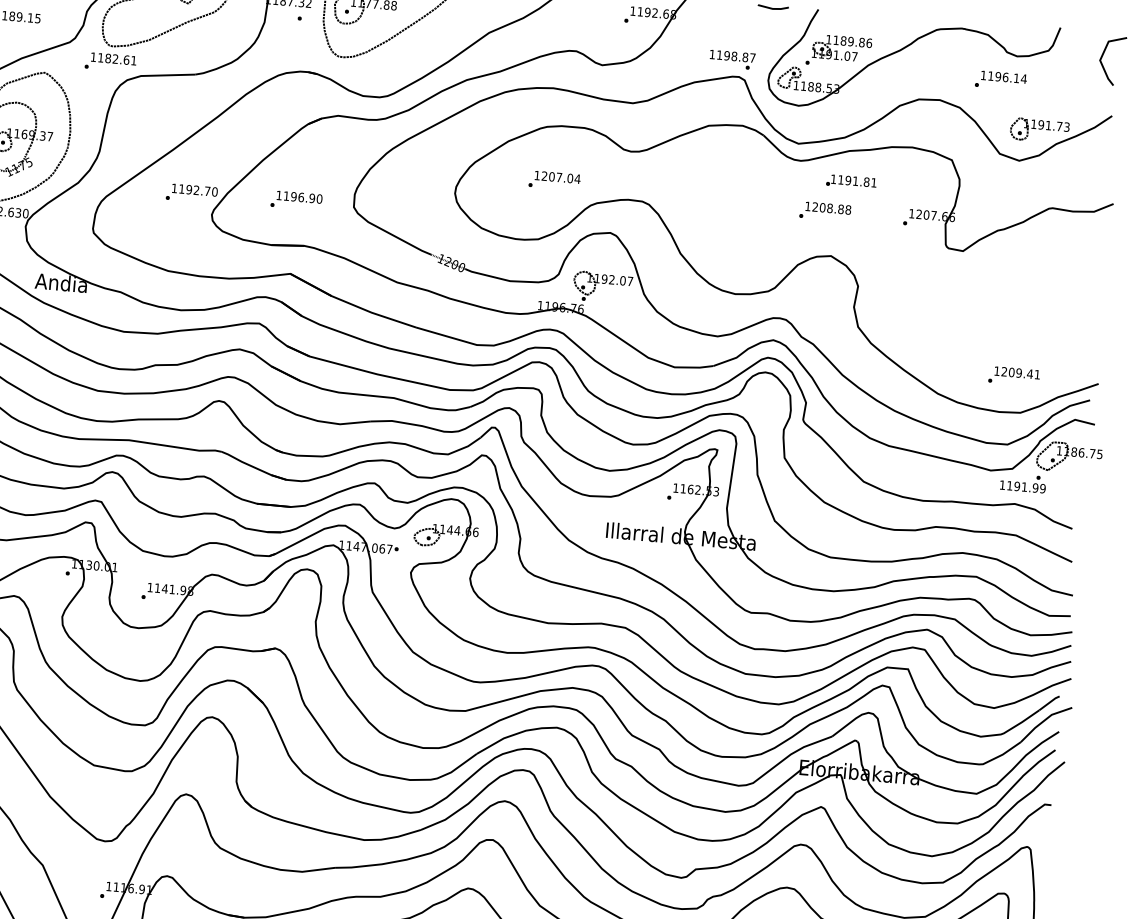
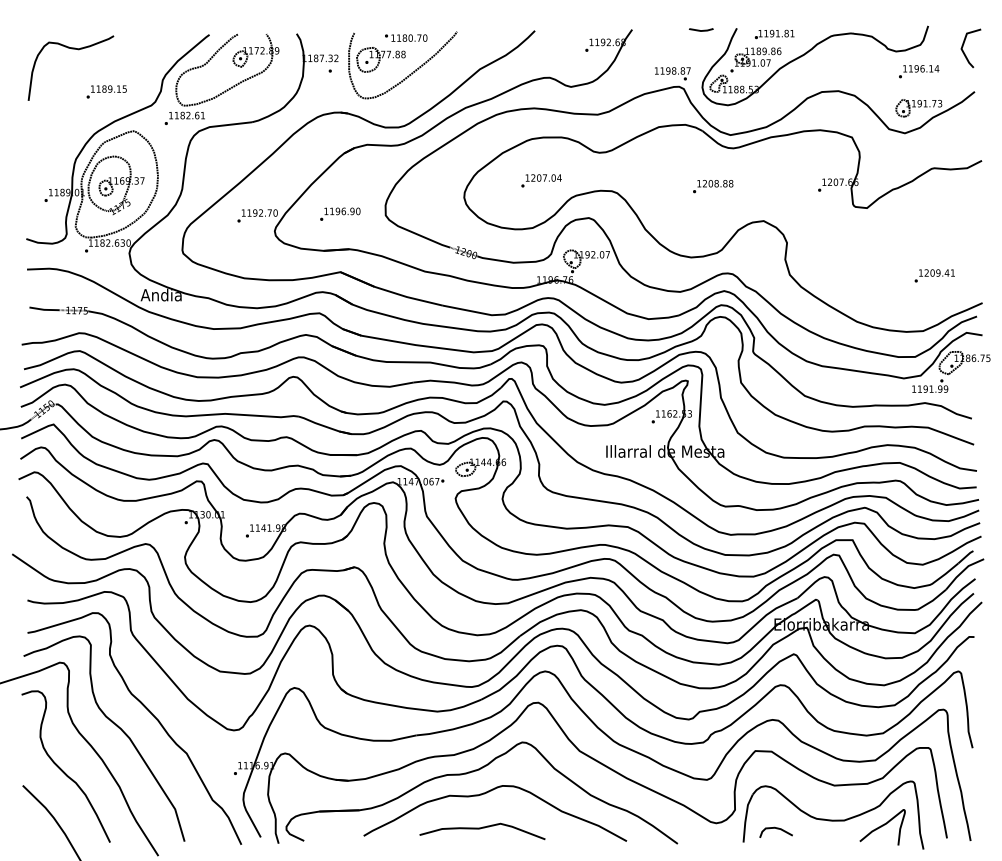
text: (1001, 80) -> (919, 71), moved
text: (851, 181) -> (774, 34), moved
text: (825, 211) -> (713, 186), moved
text: (1013, 375) -> (934, 275), moved

